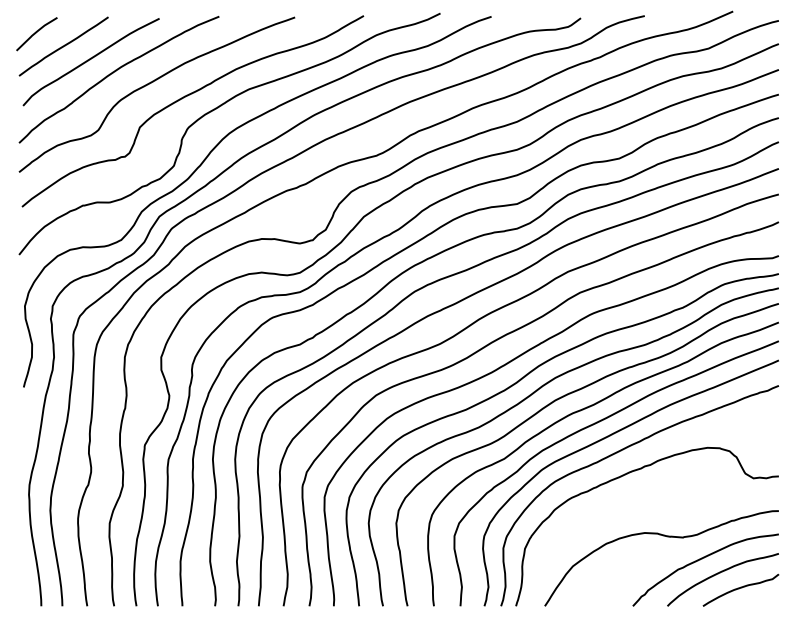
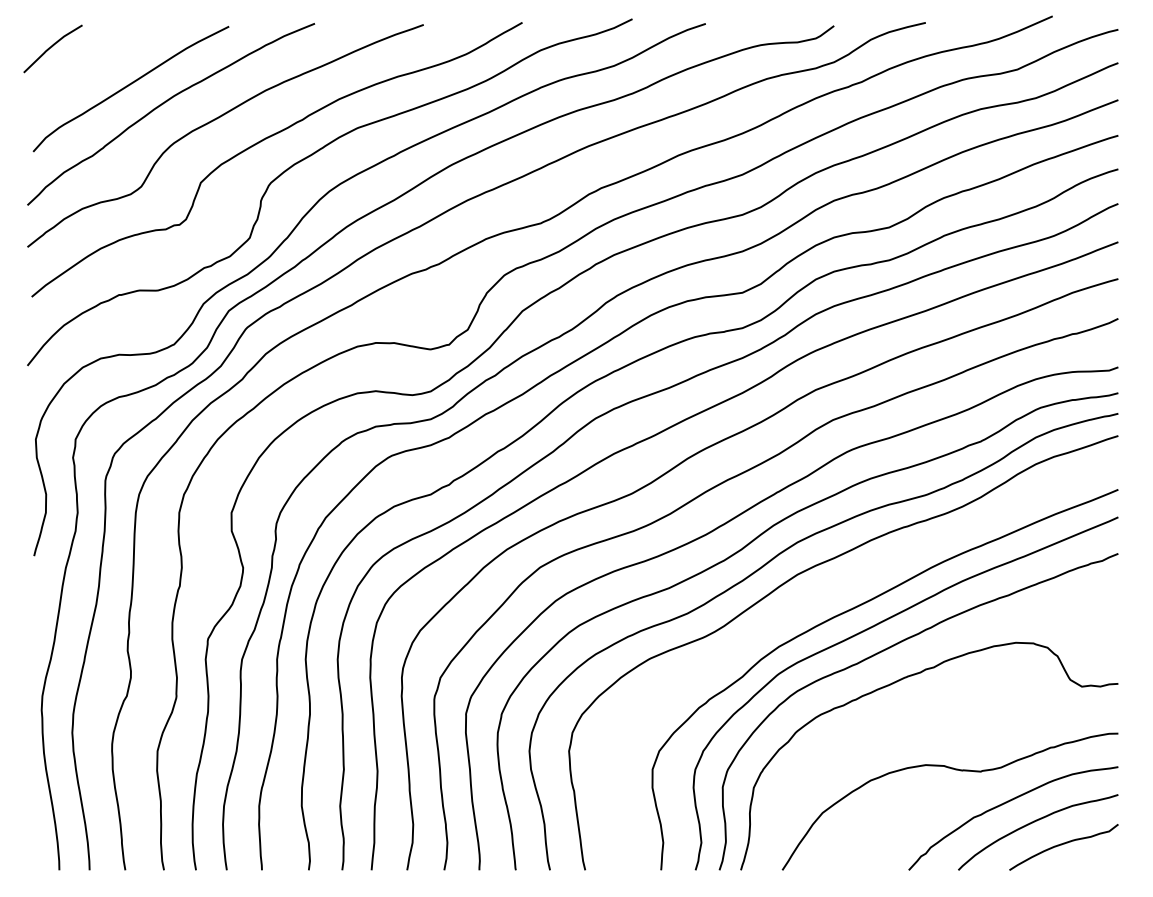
curve: (63, 46) -> (91, 66), removed
curve: (583, 410) -> (837, 589), removed

